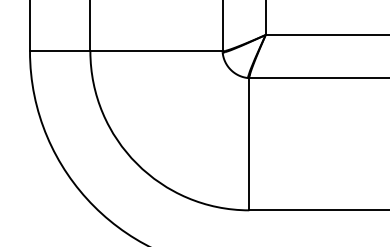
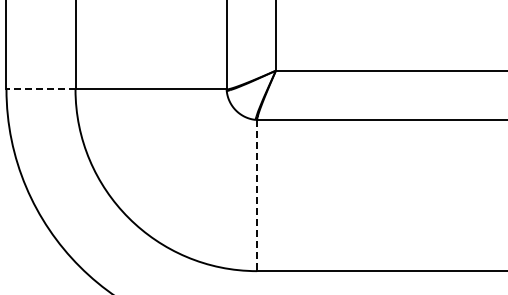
line: (59, 51) -> (40, 89), solid -> dashed
line: (249, 144) -> (257, 195), solid -> dashed

